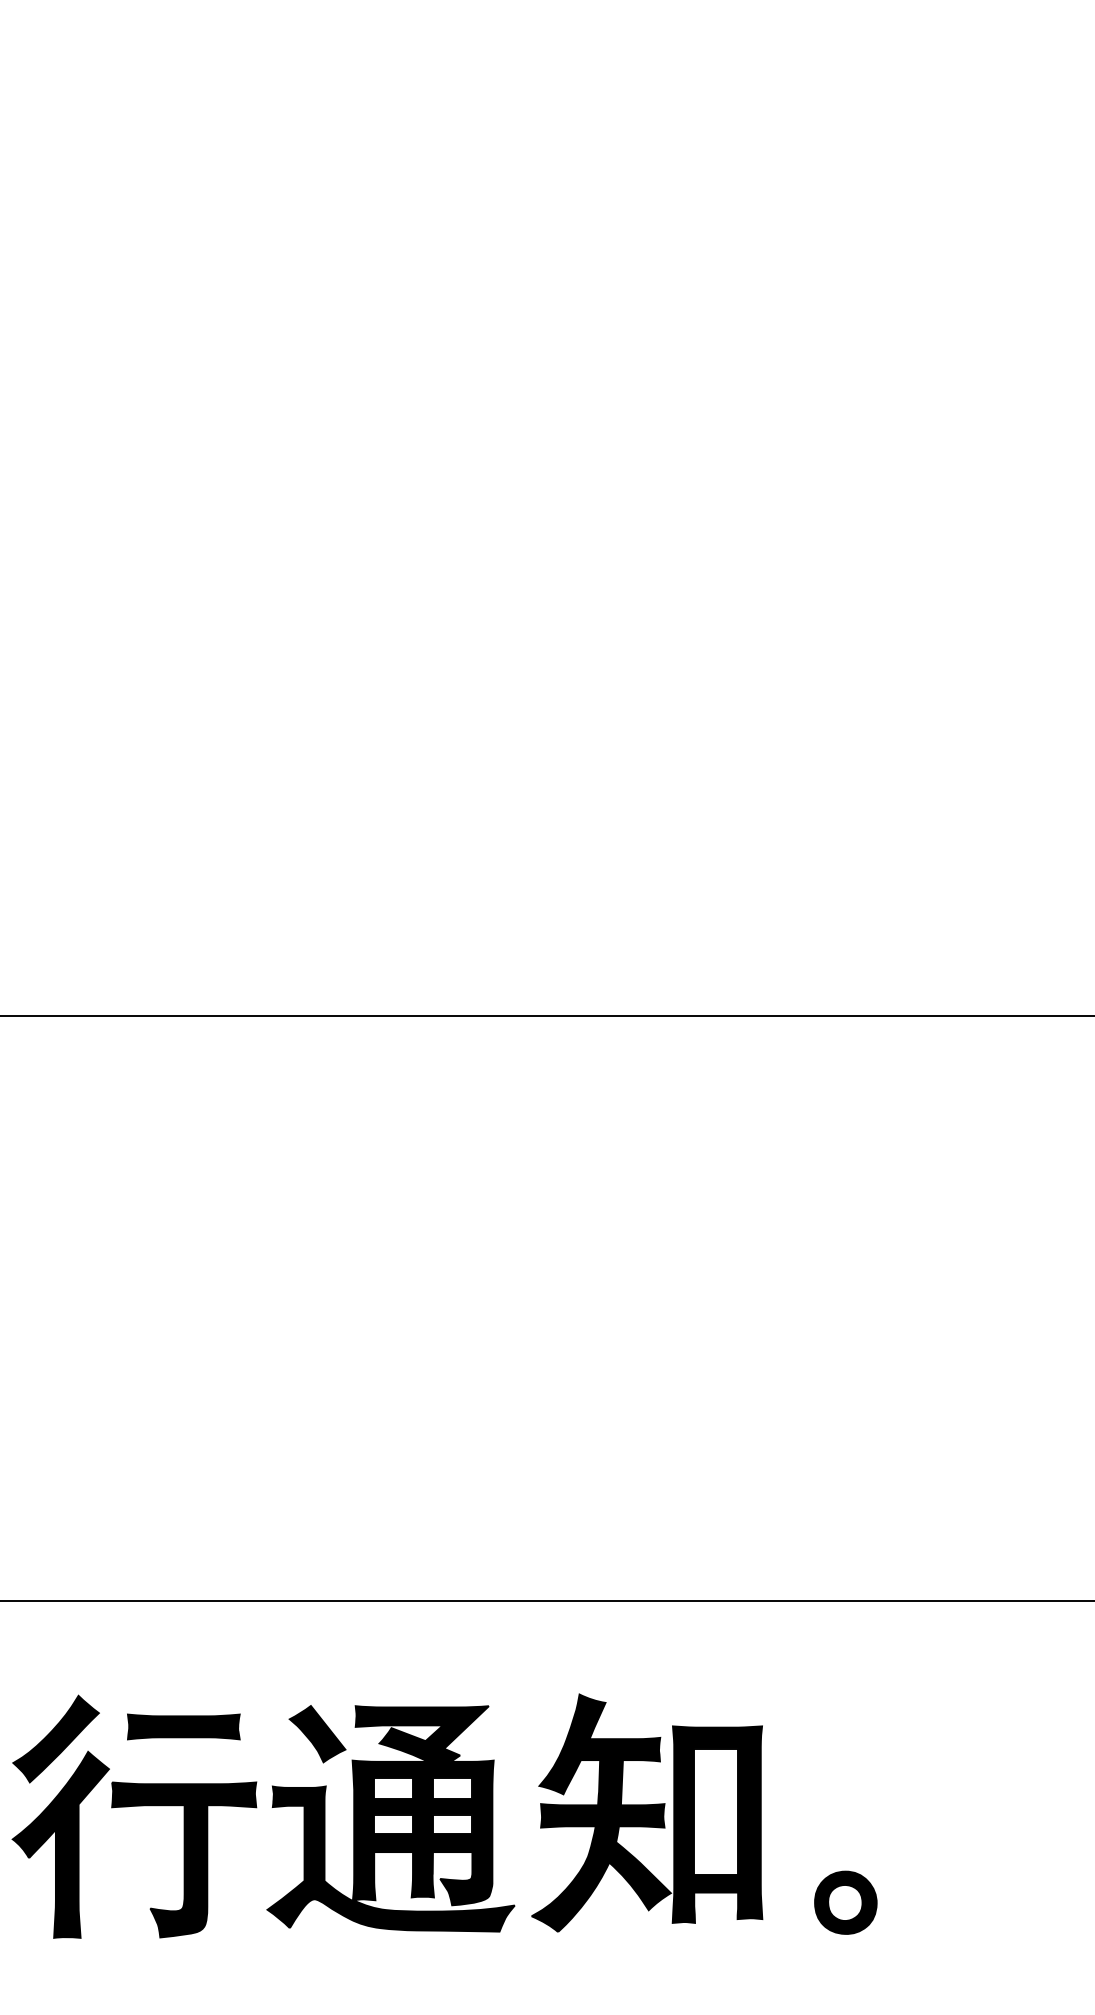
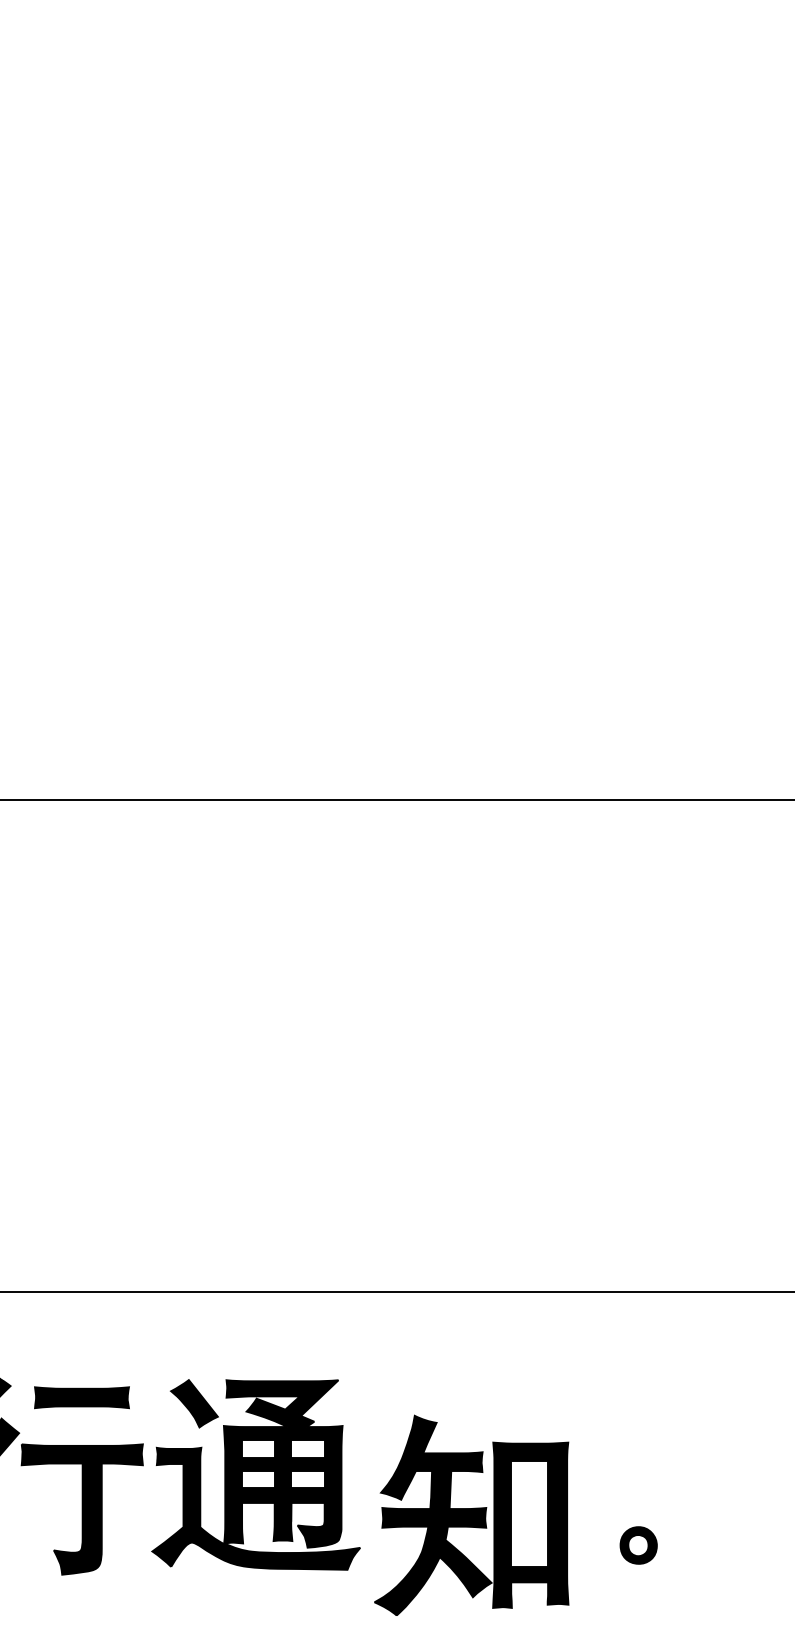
part: (647, 1812) -> (471, 1515), moved
part: (845, 1902) -> (638, 1545), size x0.7

